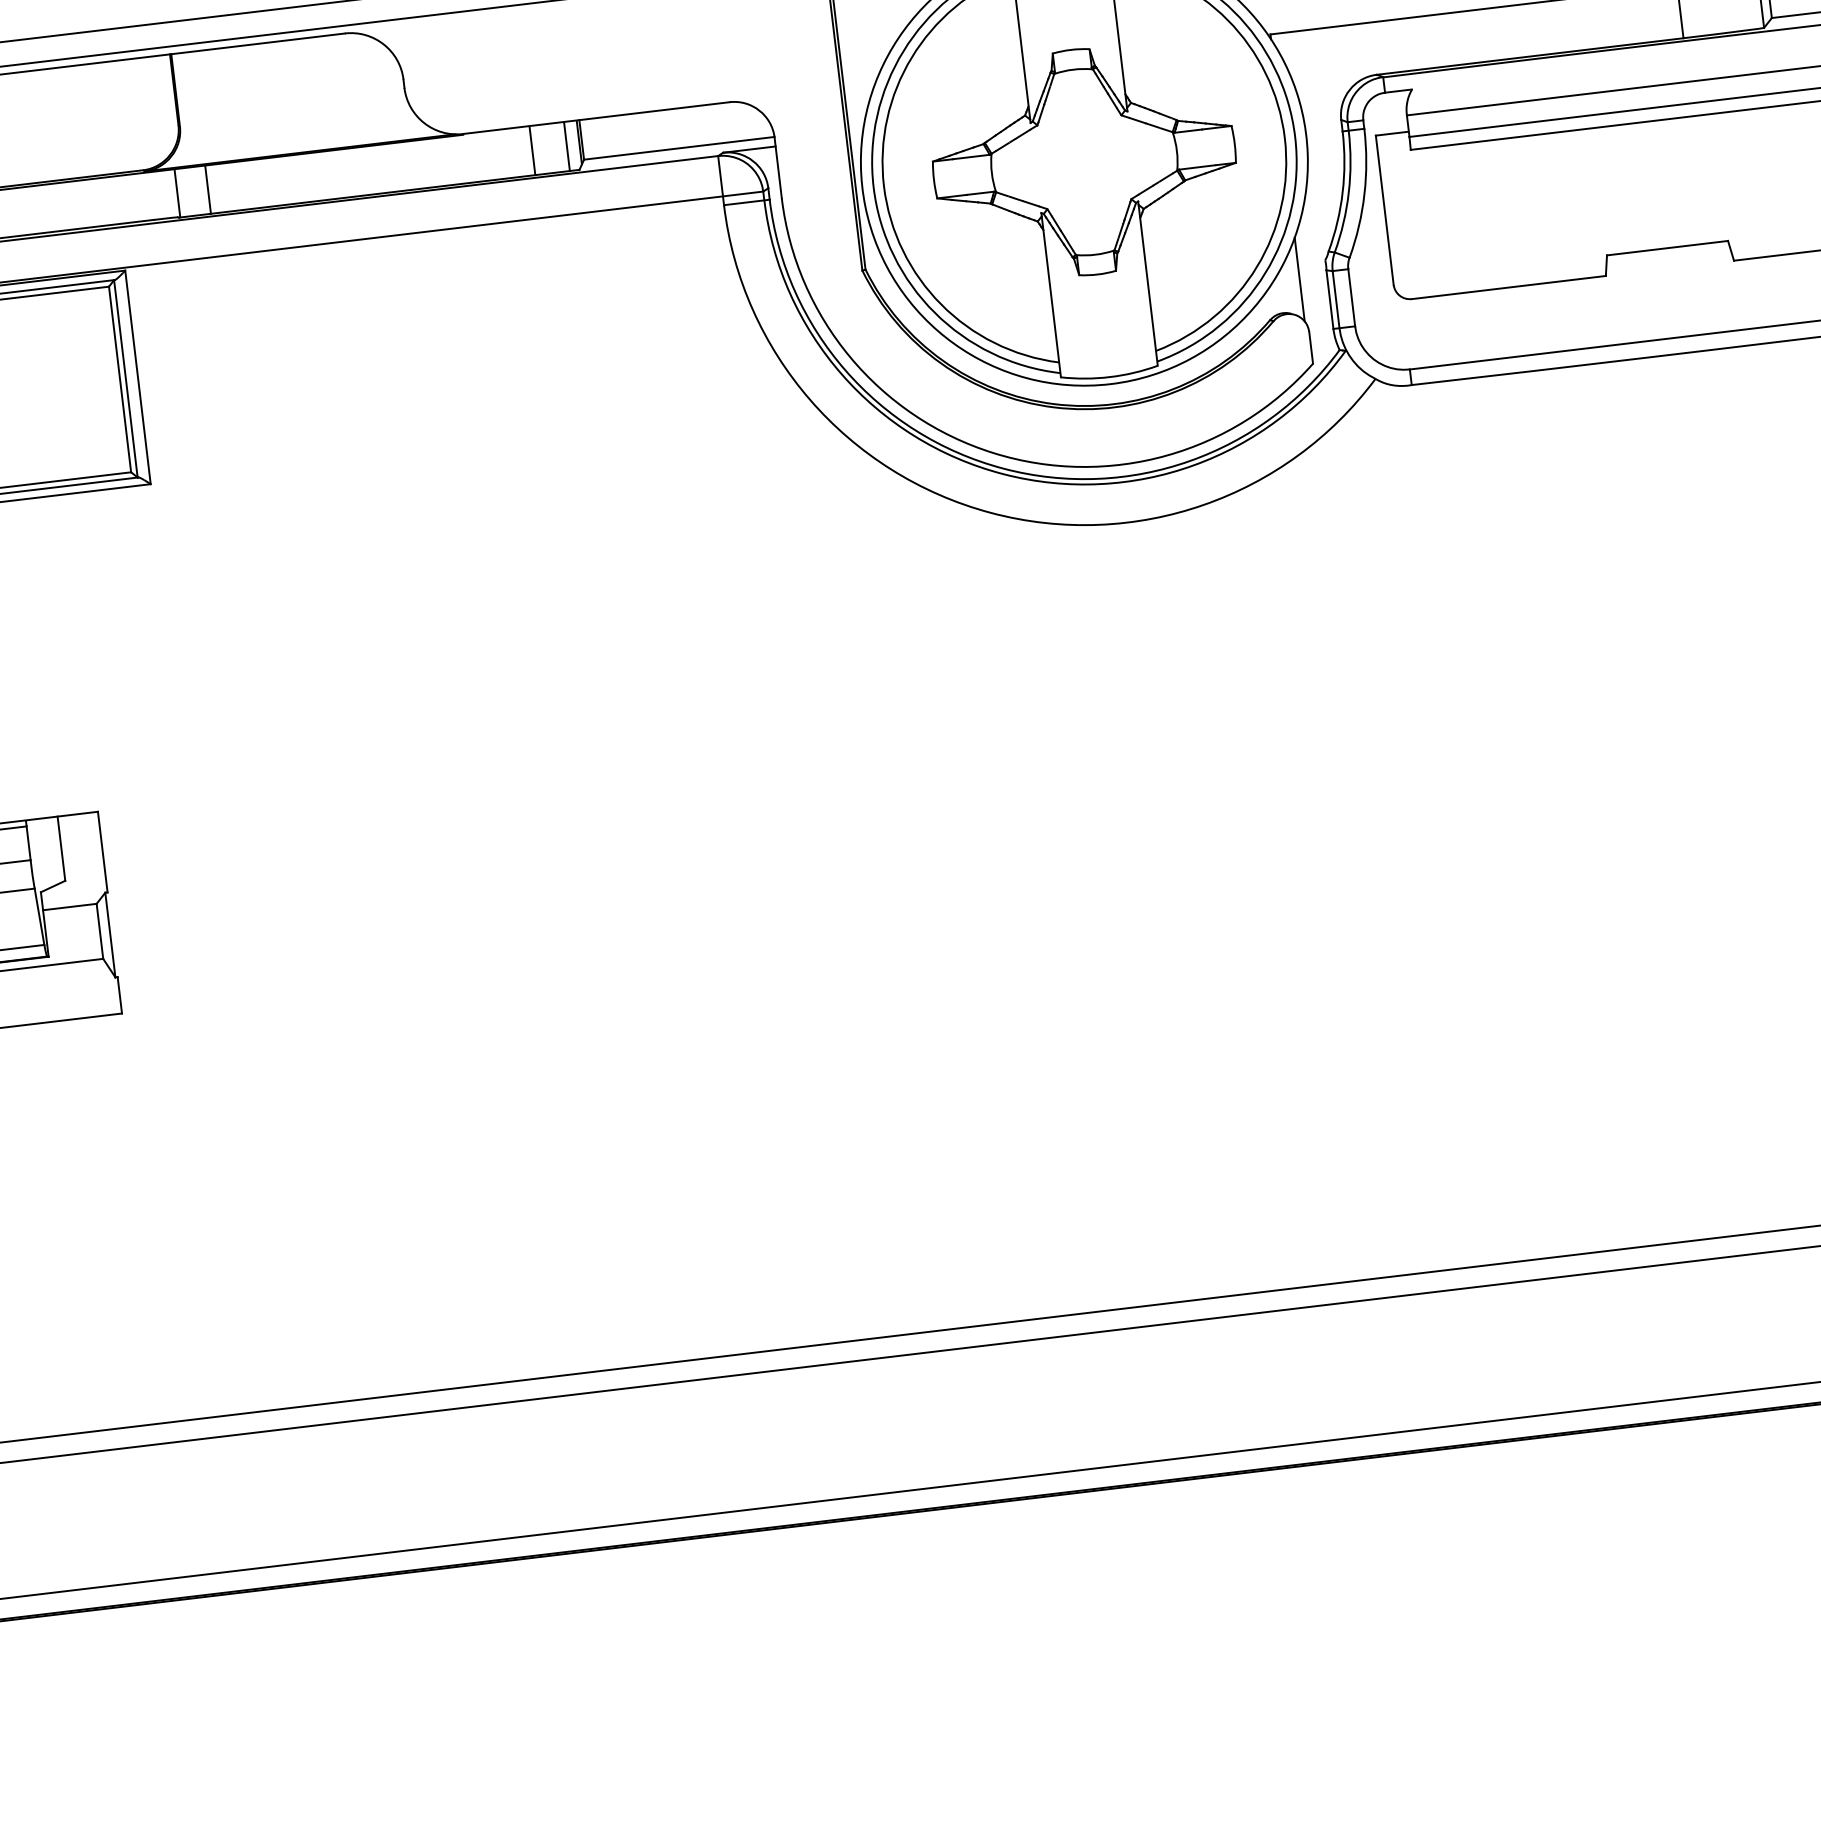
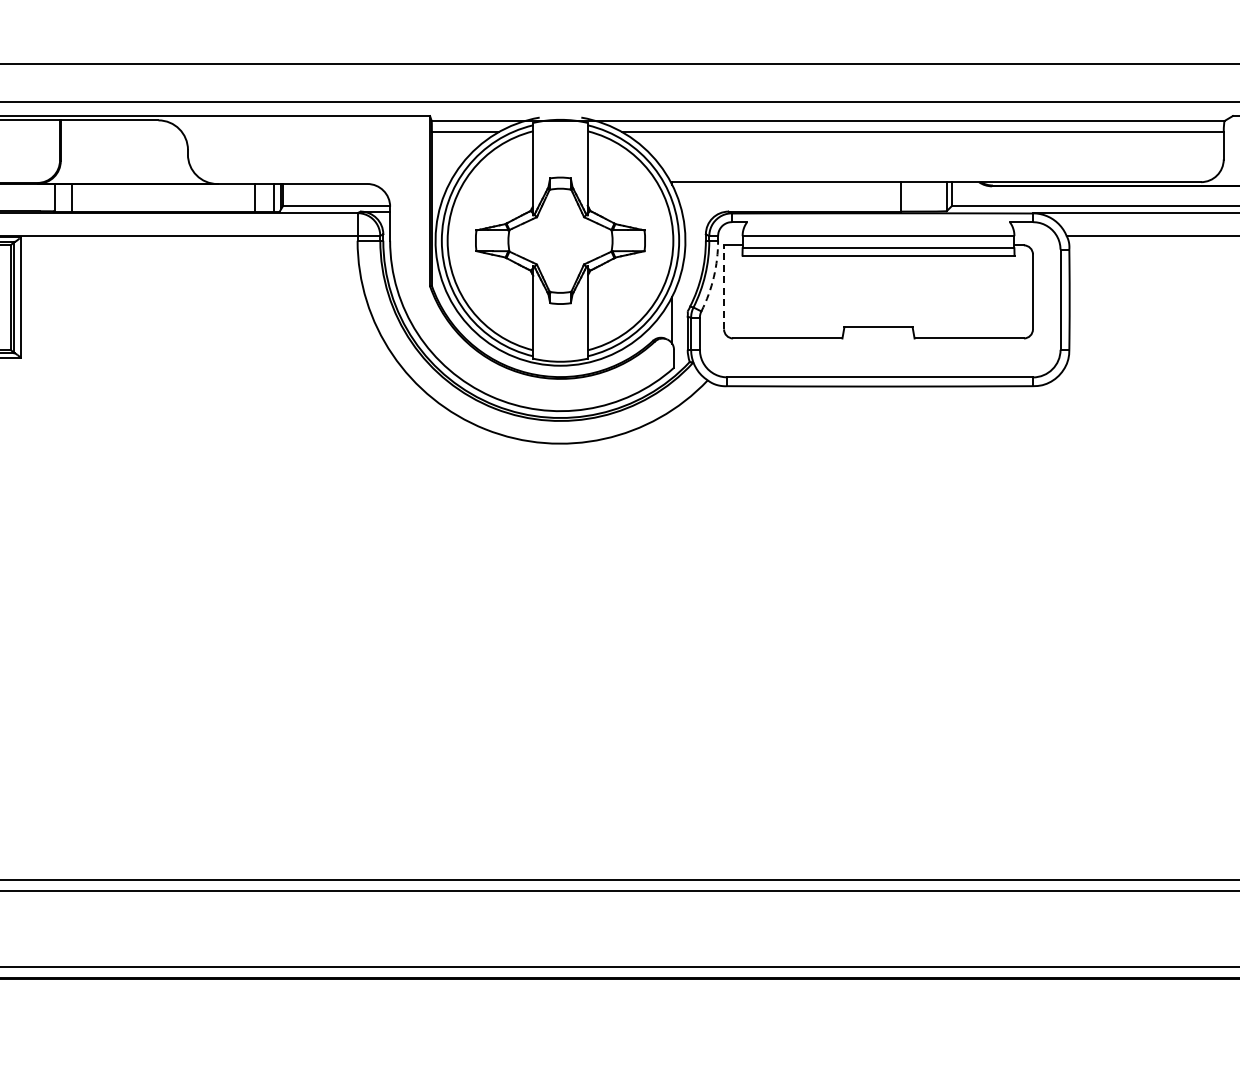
arc: (1363, 194) -> (713, 277), solid -> dashed
line: (1385, 208) -> (724, 286), solid -> dashed

